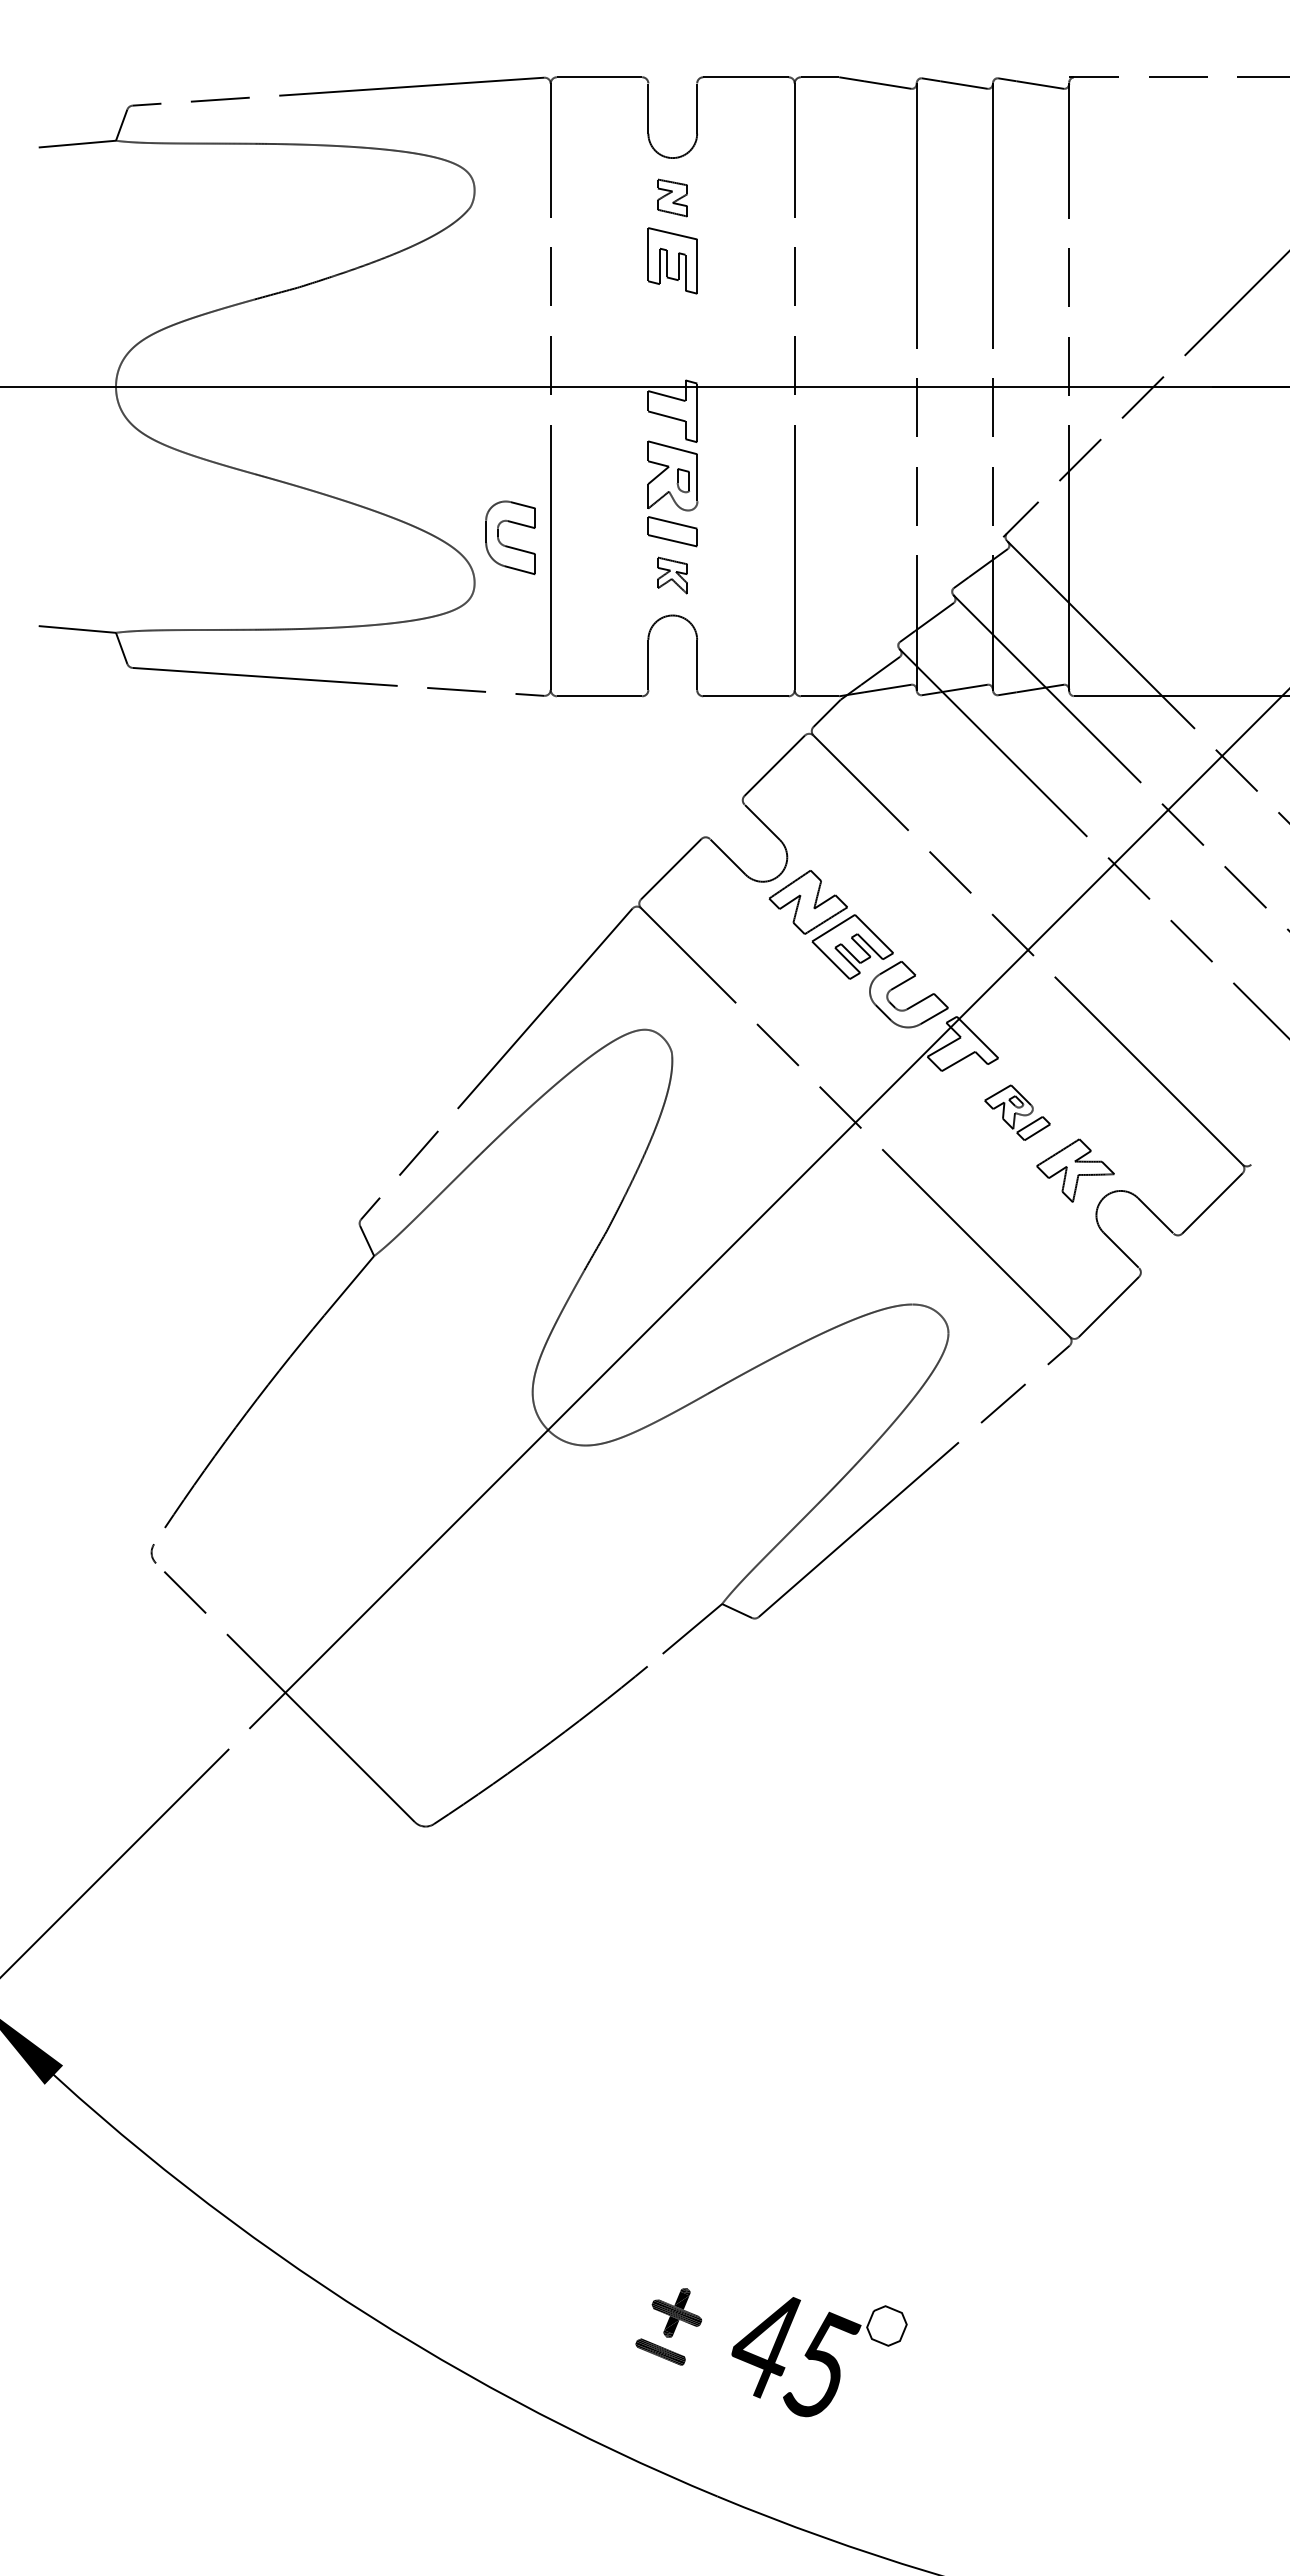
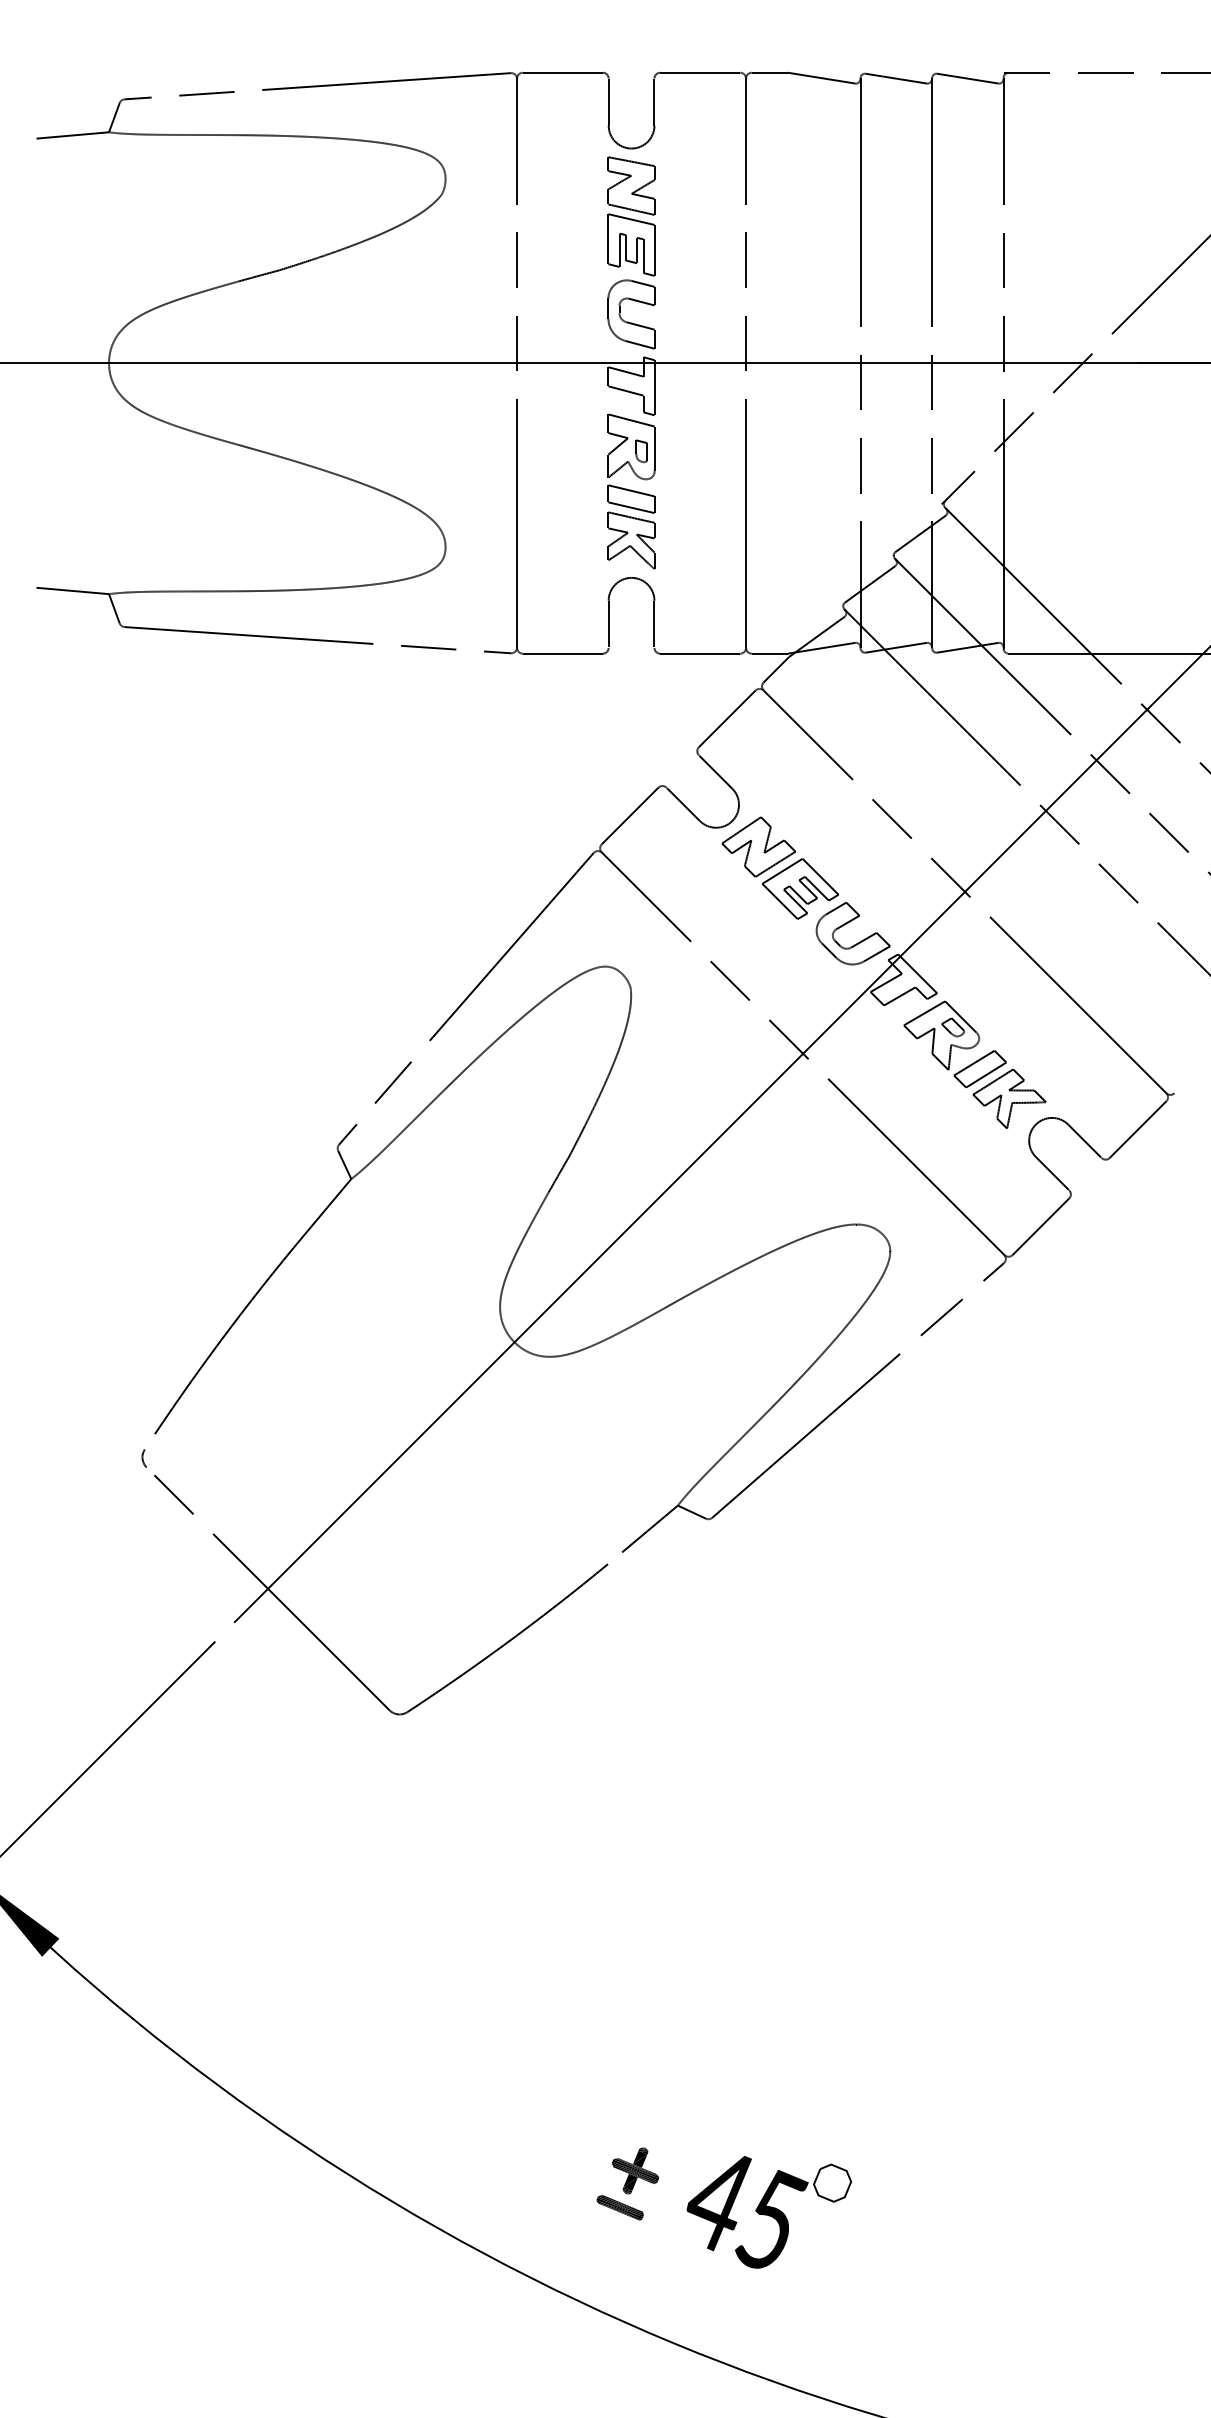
part: (672, 197) -> (631, 185), size x1.67
part: (507, 545) -> (628, 321), moved
part: (672, 575) -> (631, 540), size x1.67
part: (1017, 1112) -> (955, 1044), size x1.67

